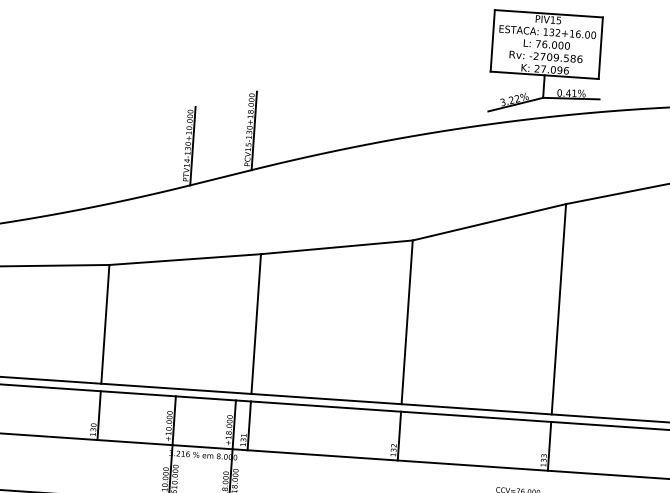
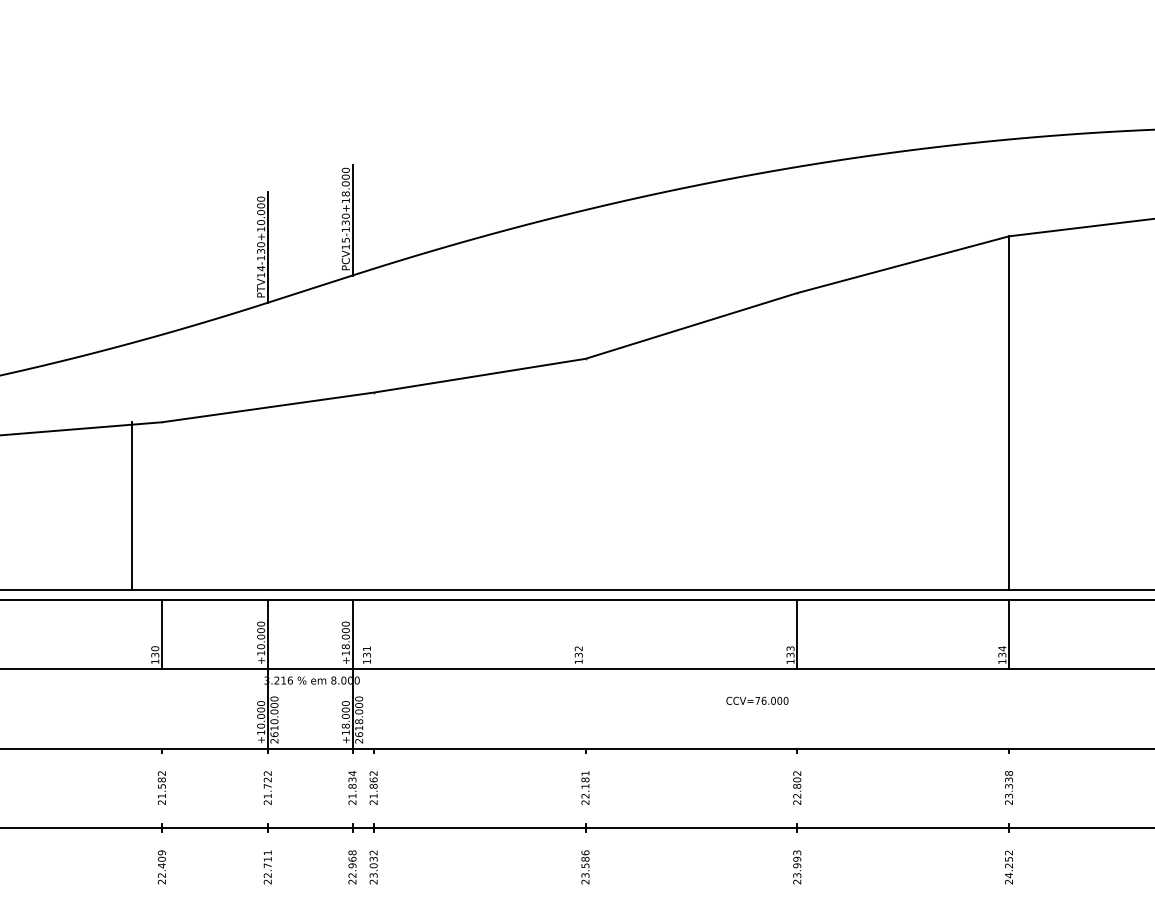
part: (546, 64) -> (756, 99), removed
line: (559, 309) -> (797, 441), removed
line: (407, 321) -> (585, 473), removed
line: (105, 323) -> (131, 505), moved
line: (256, 323) -> (373, 490), removed
line: (249, 425) -> (373, 634), removed
line: (399, 435) -> (585, 634), removed

